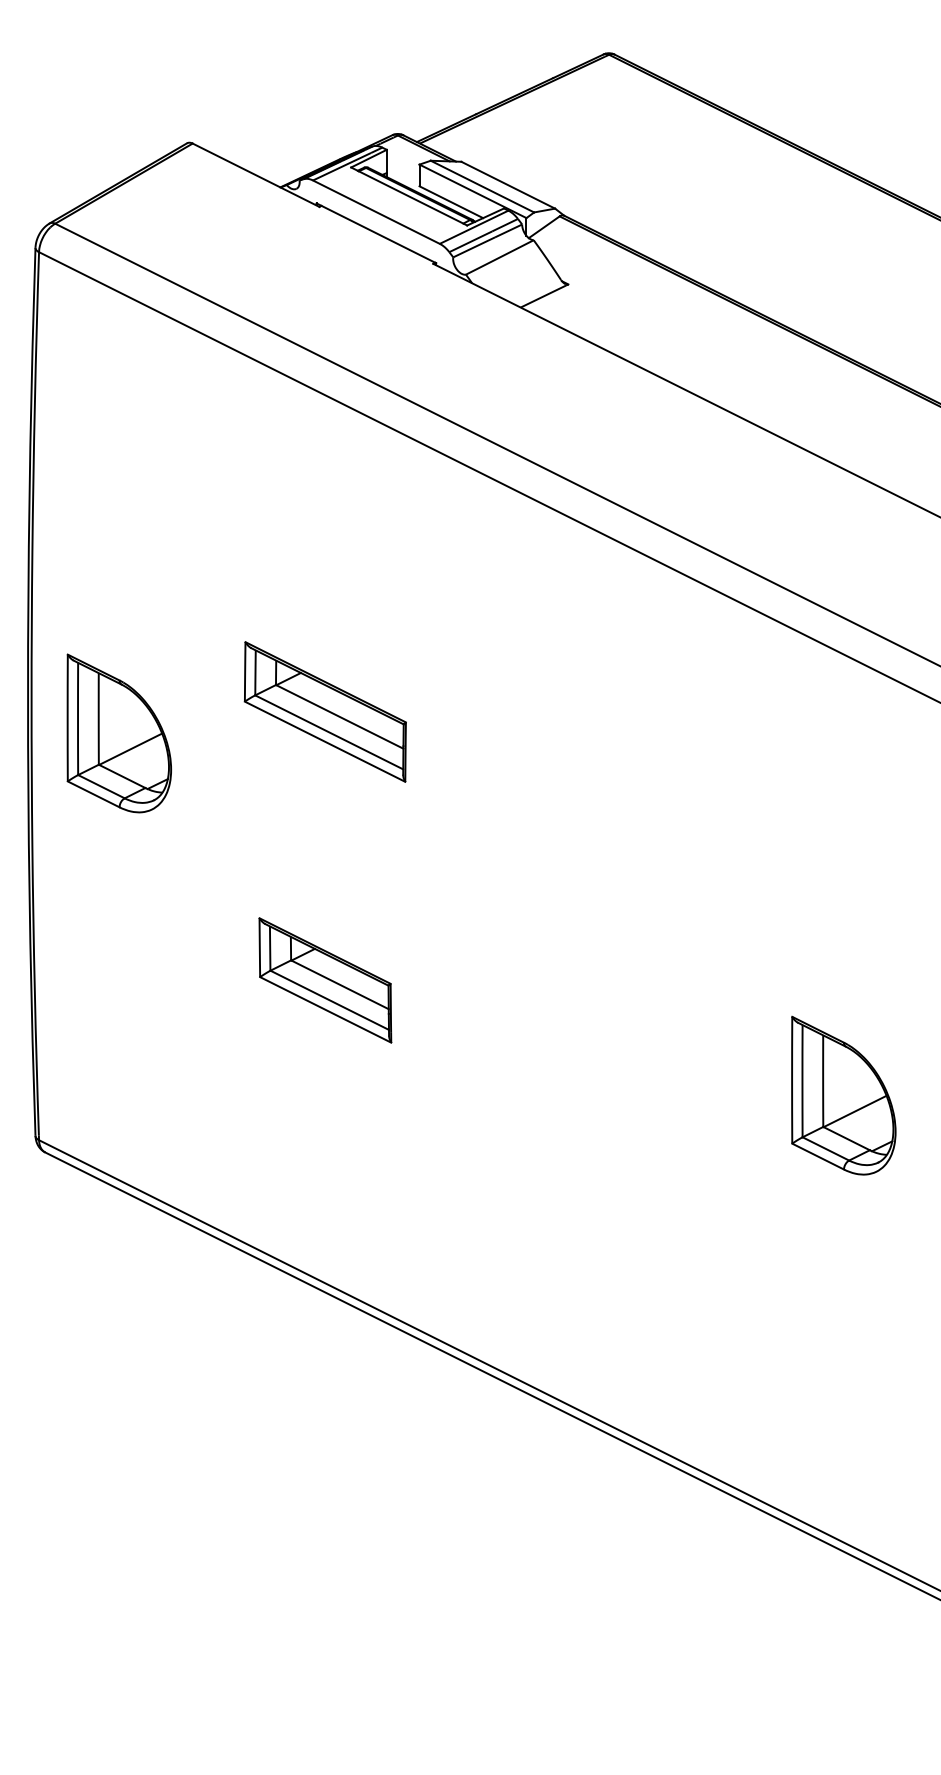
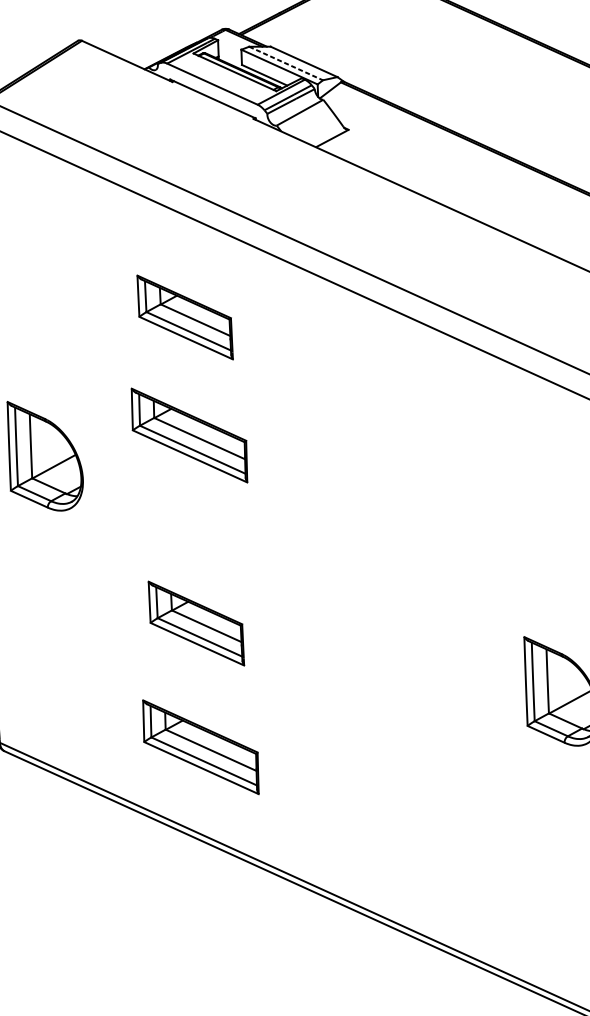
line: (482, 186) -> (286, 63), solid -> dashed
part: (325, 543) -> (185, 317), added
part: (324, 1156) -> (200, 746), added

